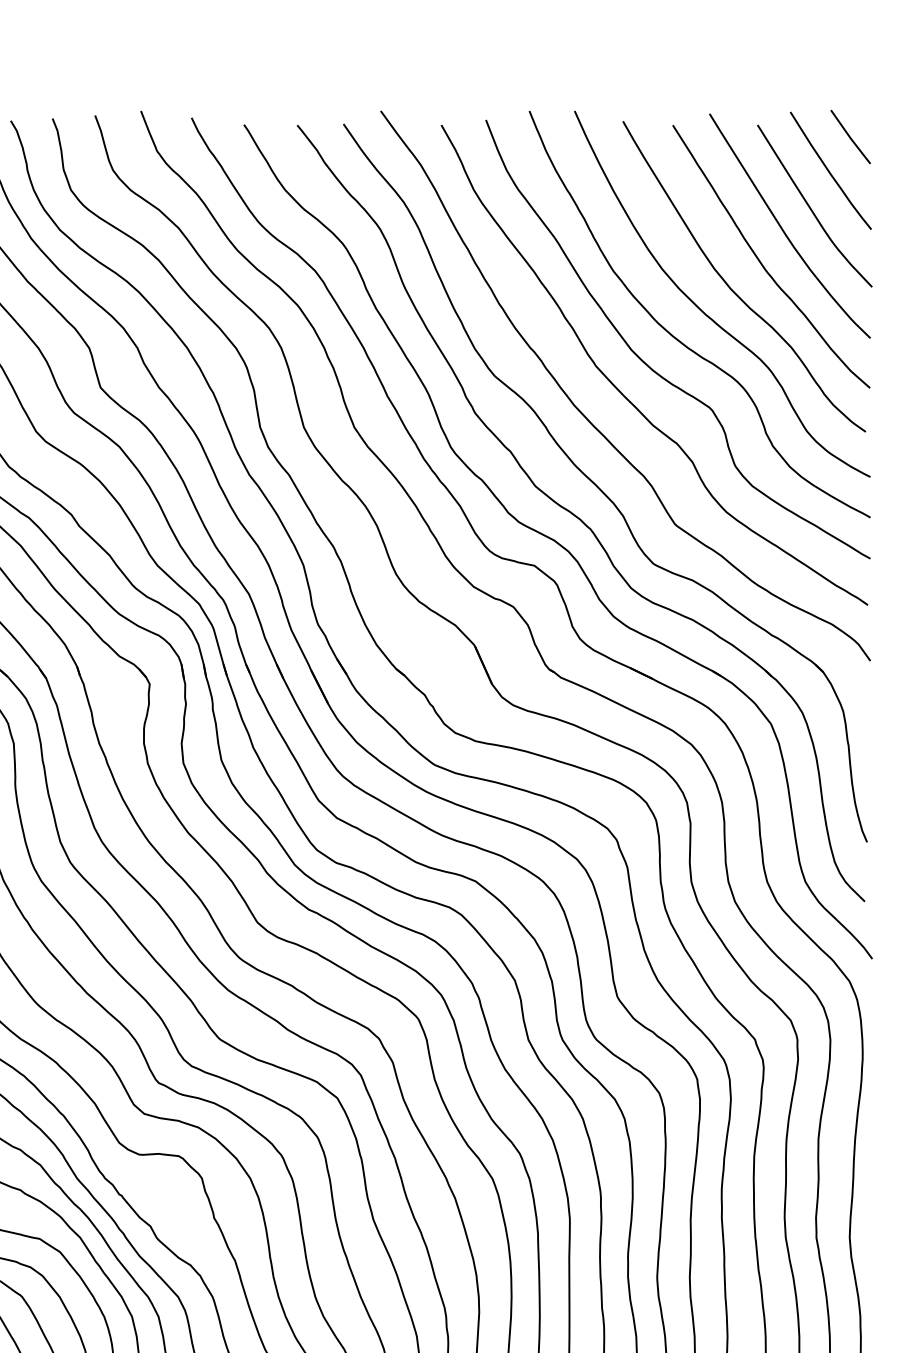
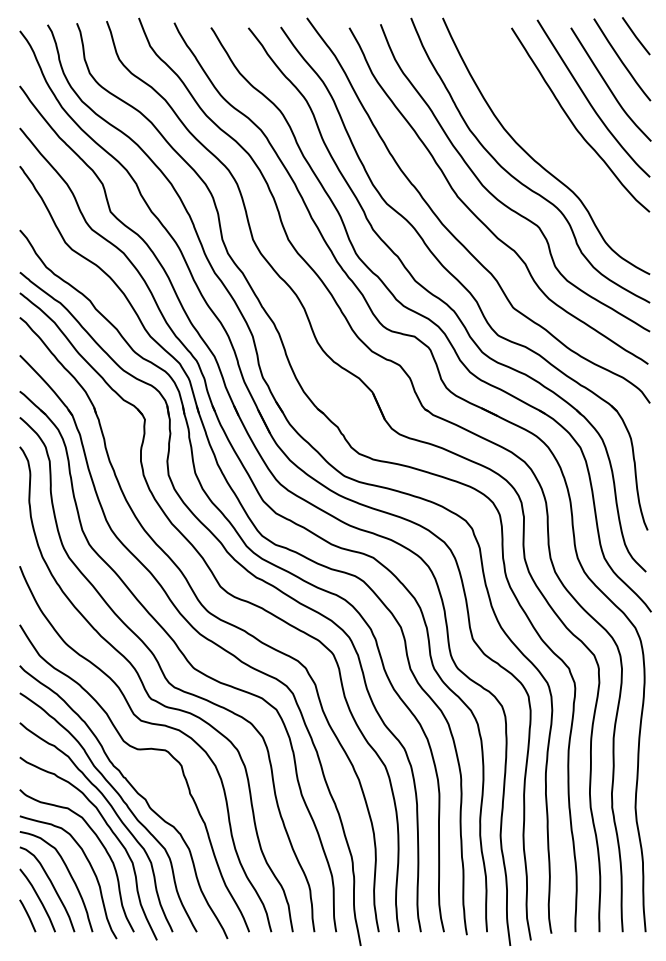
curve: (732, 288) -> (553, 142), removed

